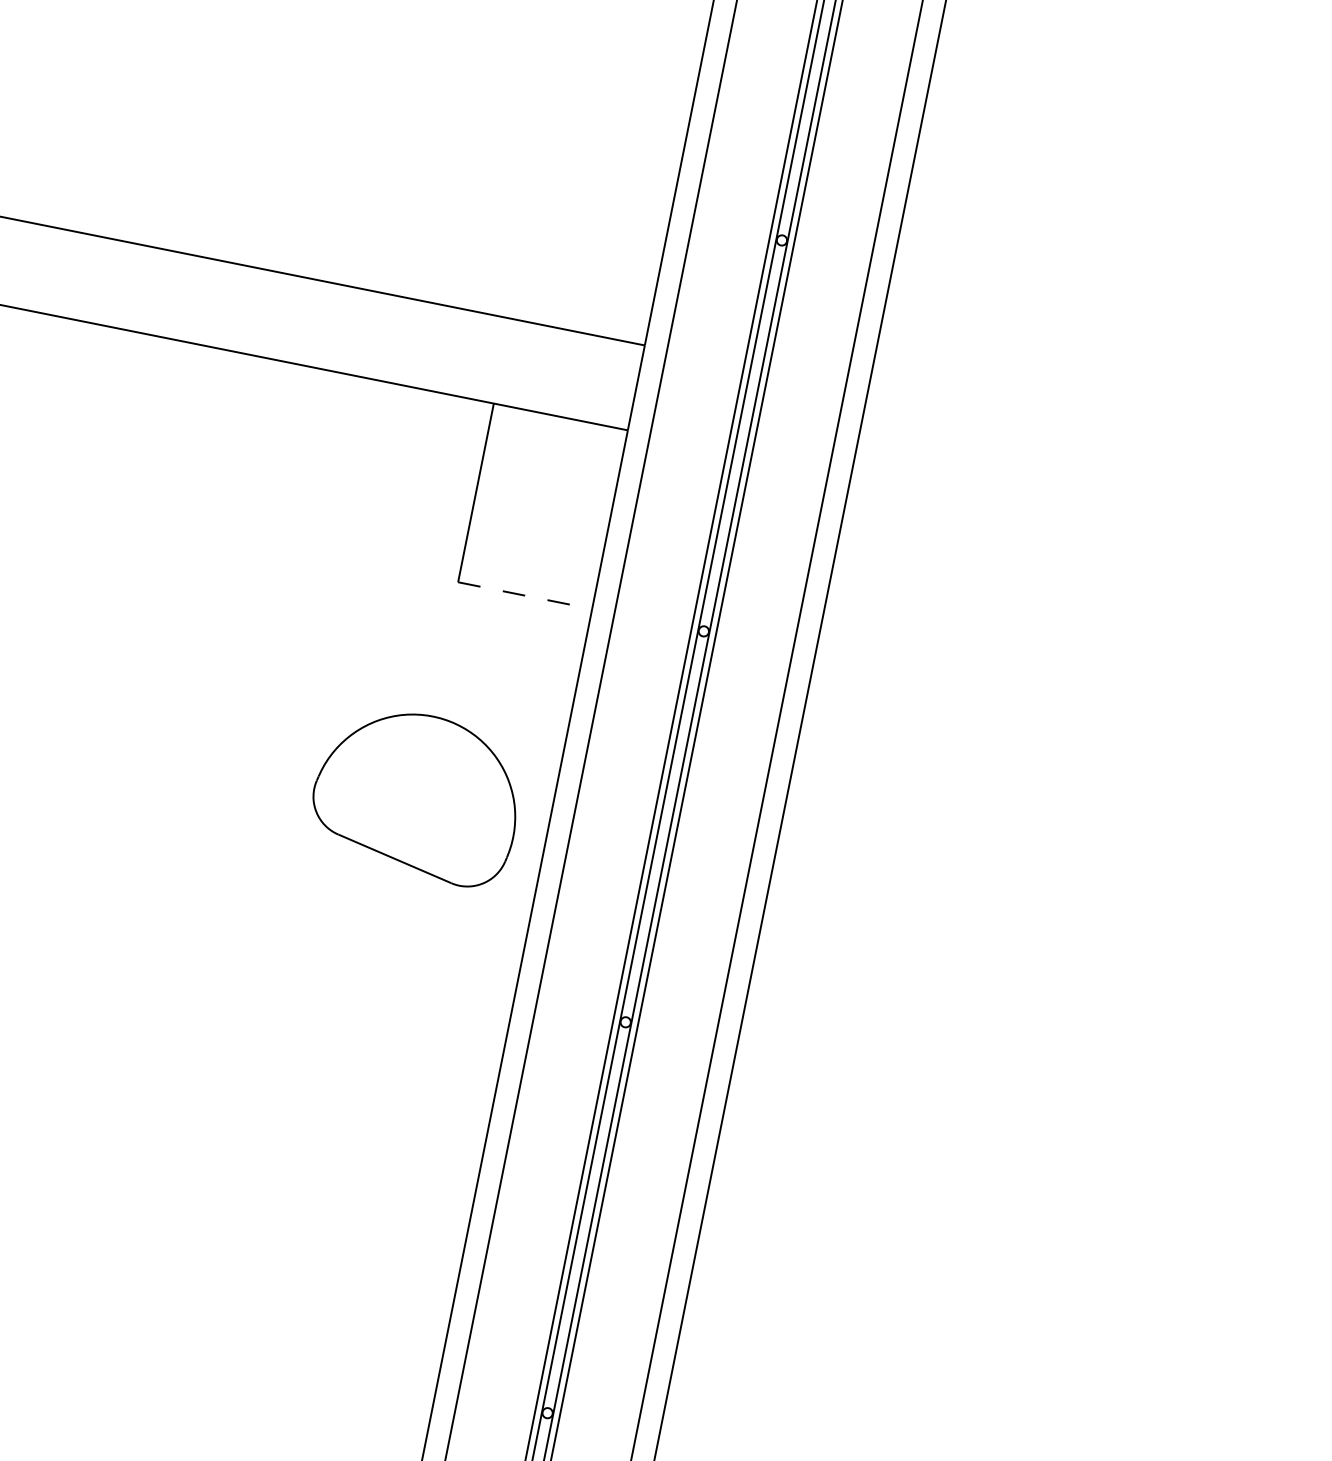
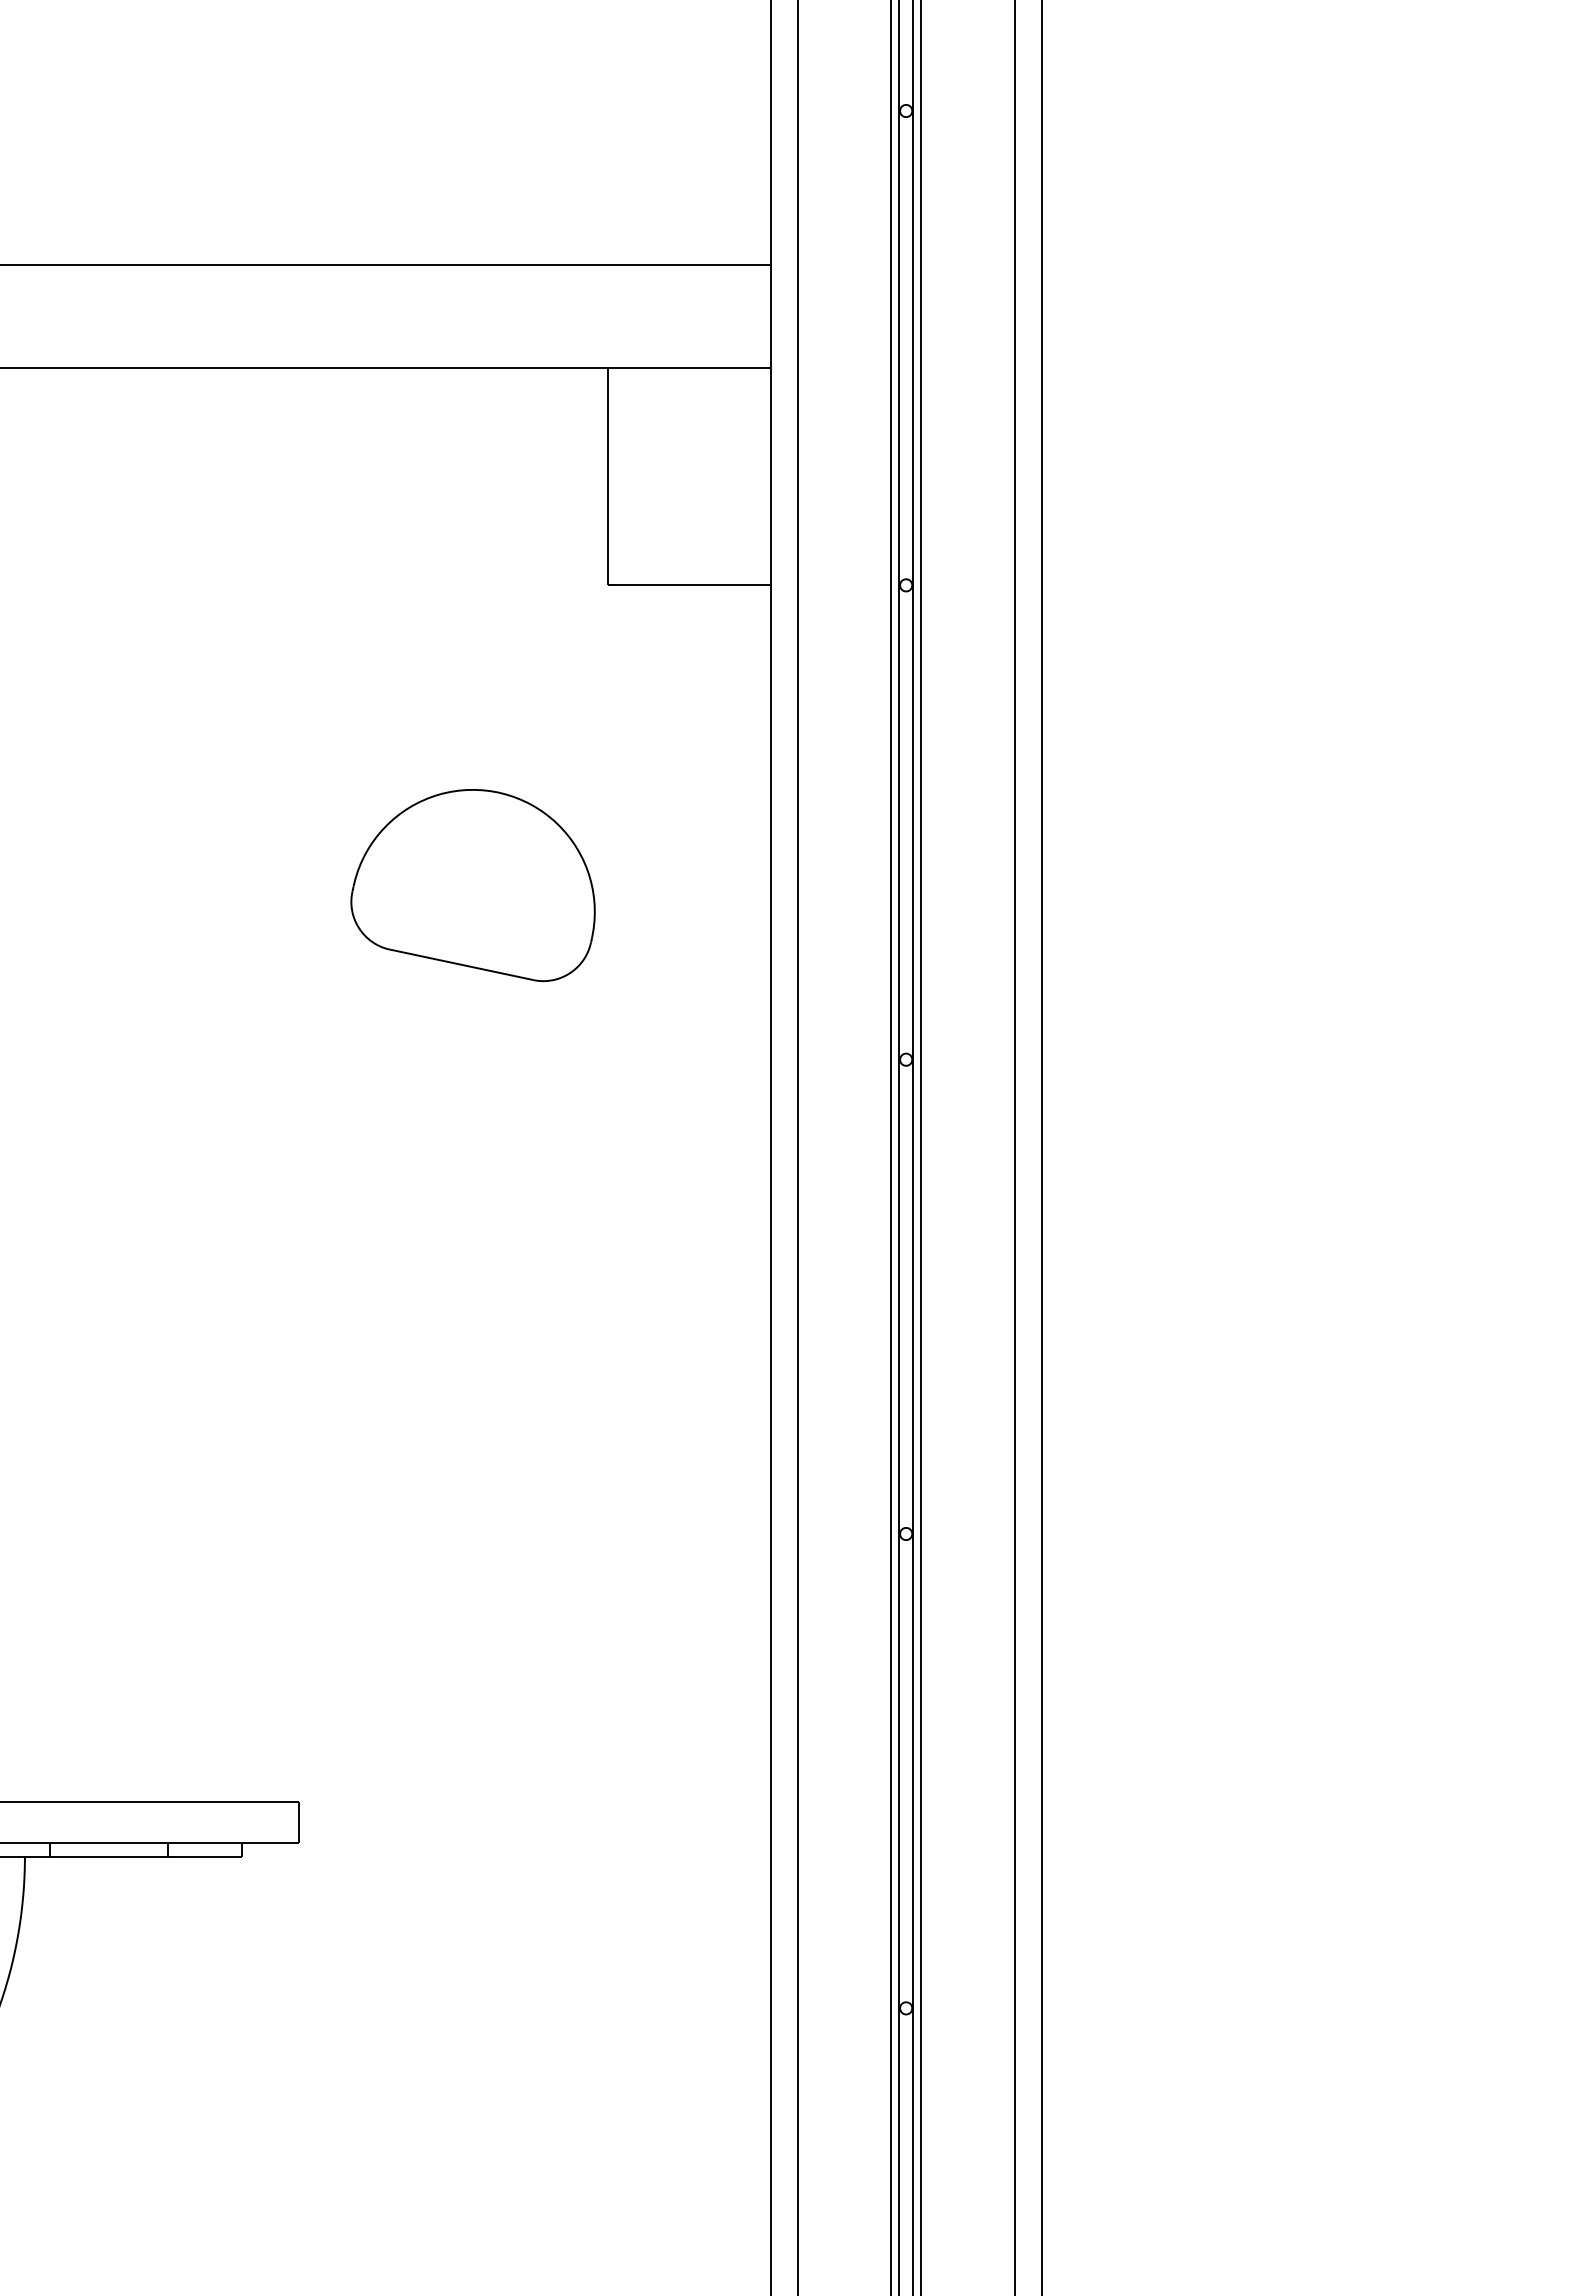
line: (525, 595) -> (689, 585), dashed -> solid
part: (416, 795) -> (472, 885), moved

